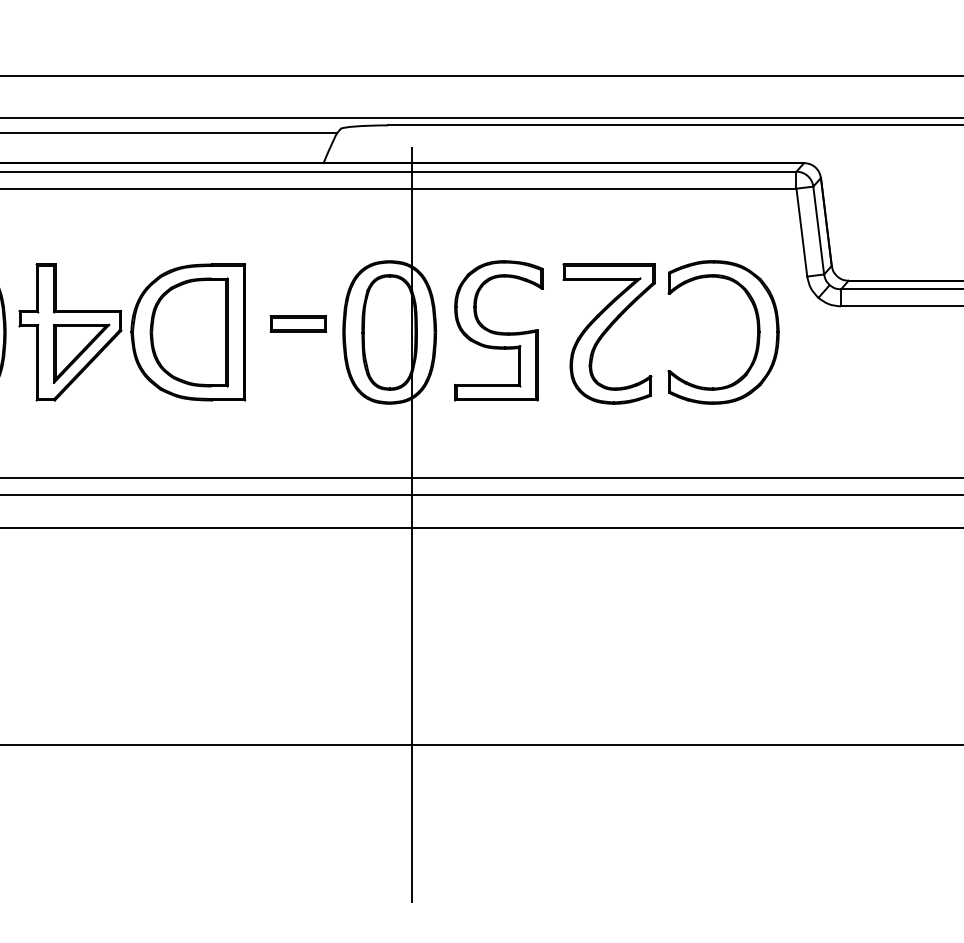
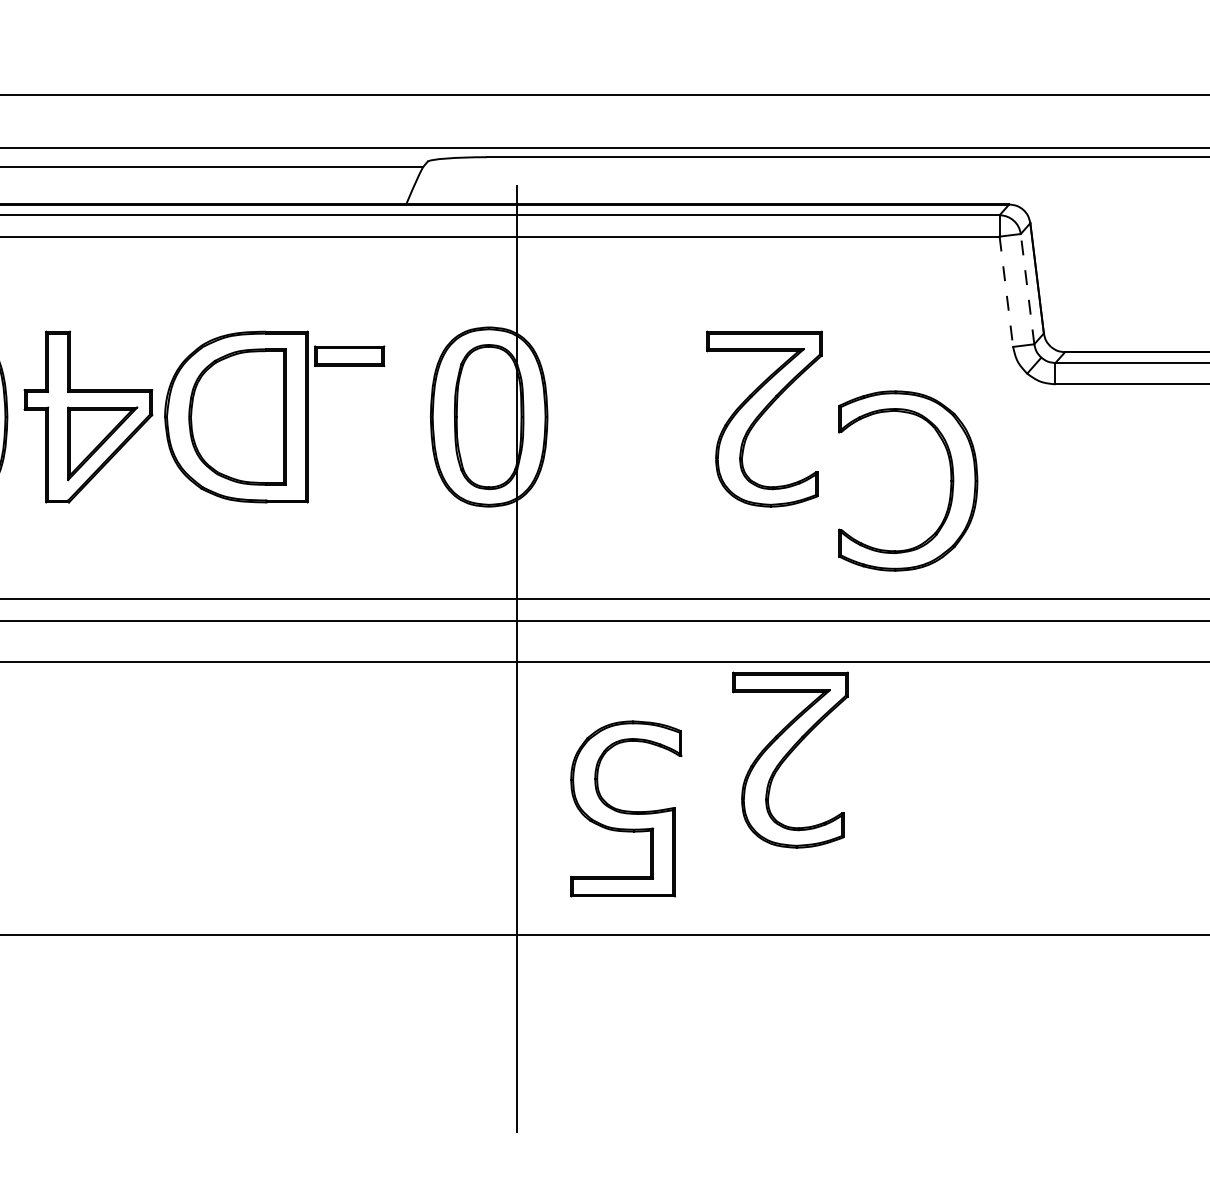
line: (818, 230) -> (1027, 289), solid -> dashed
line: (801, 232) -> (1006, 291), solid -> dashed
part: (298, 323) -> (349, 355), moved
part: (499, 330) -> (626, 808), moved
part: (757, 332) -> (950, 480), moved
part: (629, 605) -> (790, 759), added

